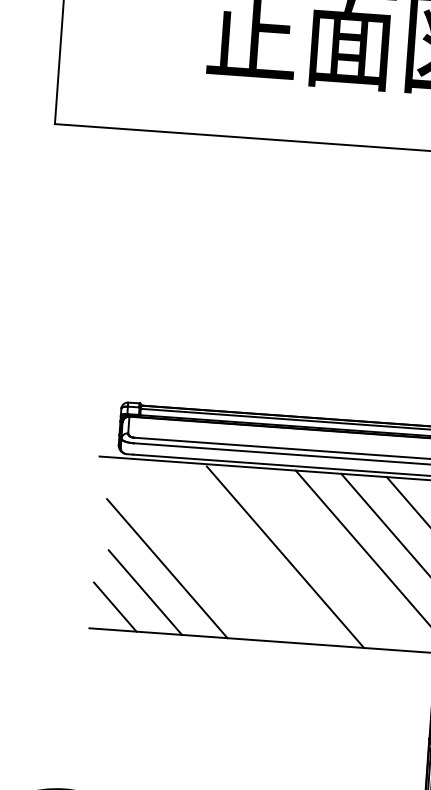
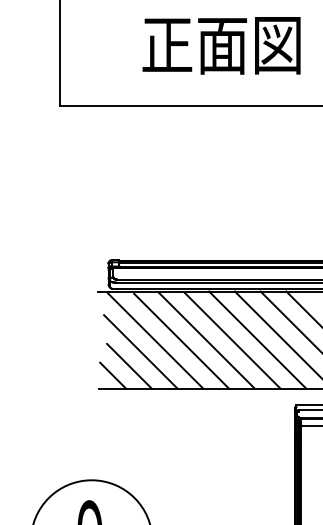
line: (194, 550) -> (155, 340), added
line: (240, 553) -> (181, 340), added
line: (330, 560) -> (232, 340), added

